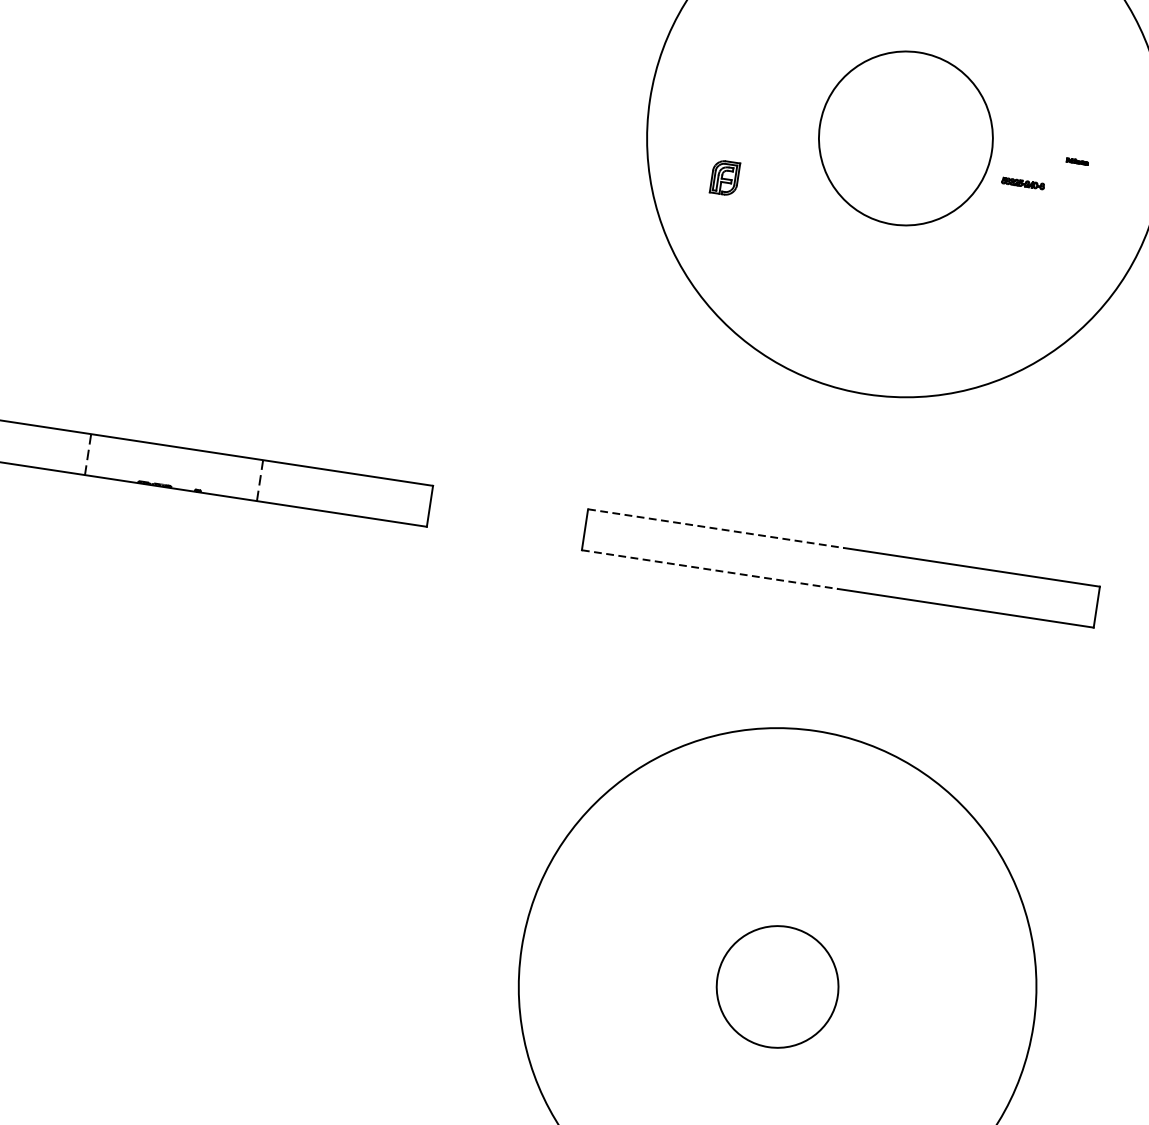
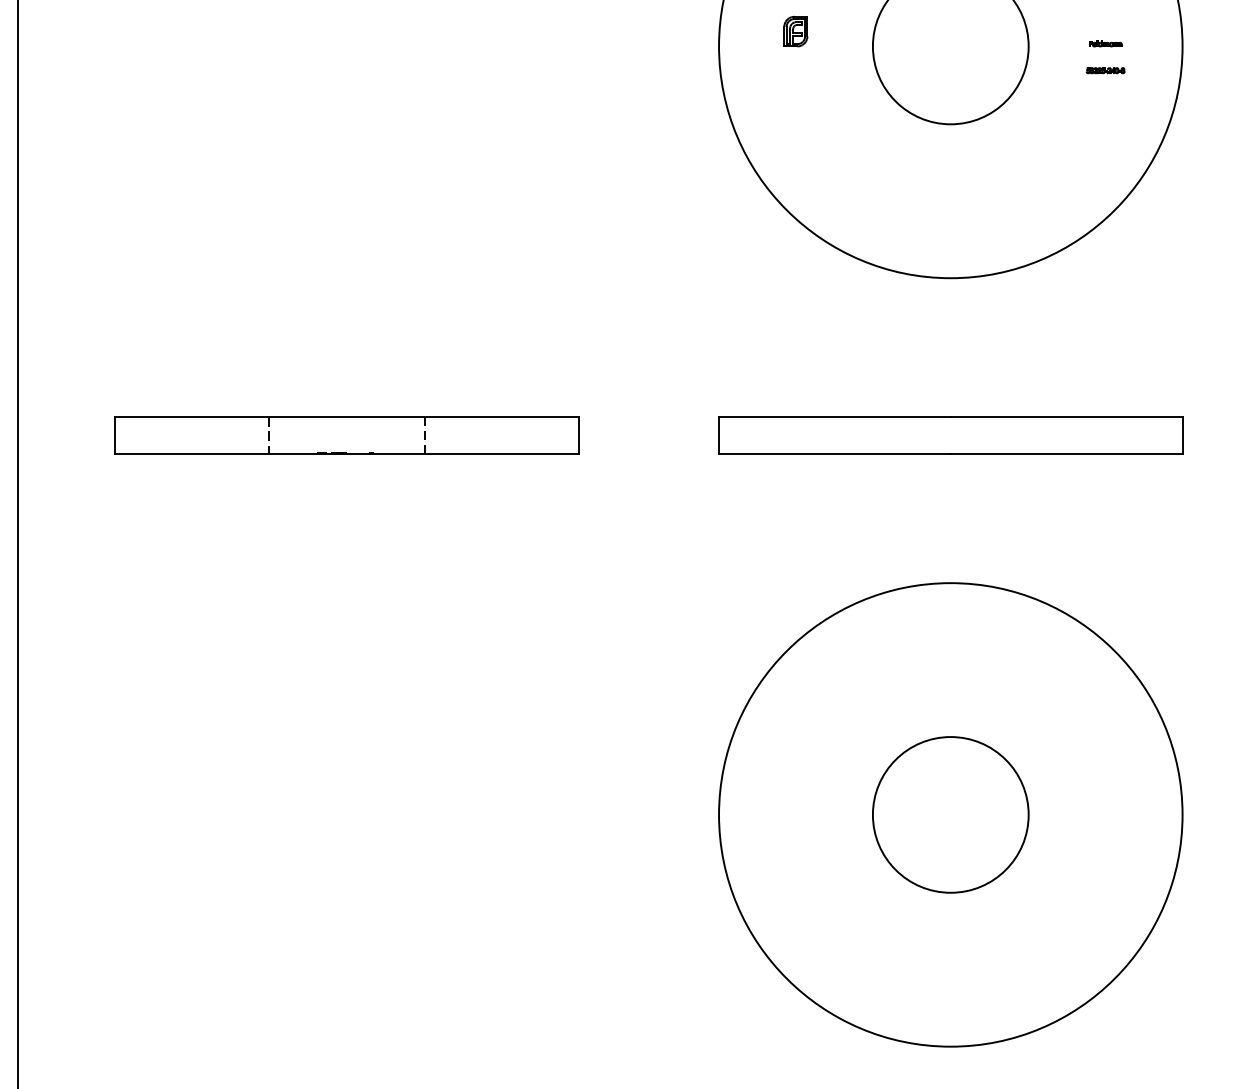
part: (1077, 161) -> (1105, 43), size x1.67
part: (724, 177) -> (795, 31), moved
part: (1023, 183) -> (1105, 70), moved
line: (715, 528) -> (834, 417), dashed -> solid
line: (709, 569) -> (834, 454), dashed -> solid
circle: (777, 986) -> (950, 814), size x1.43

